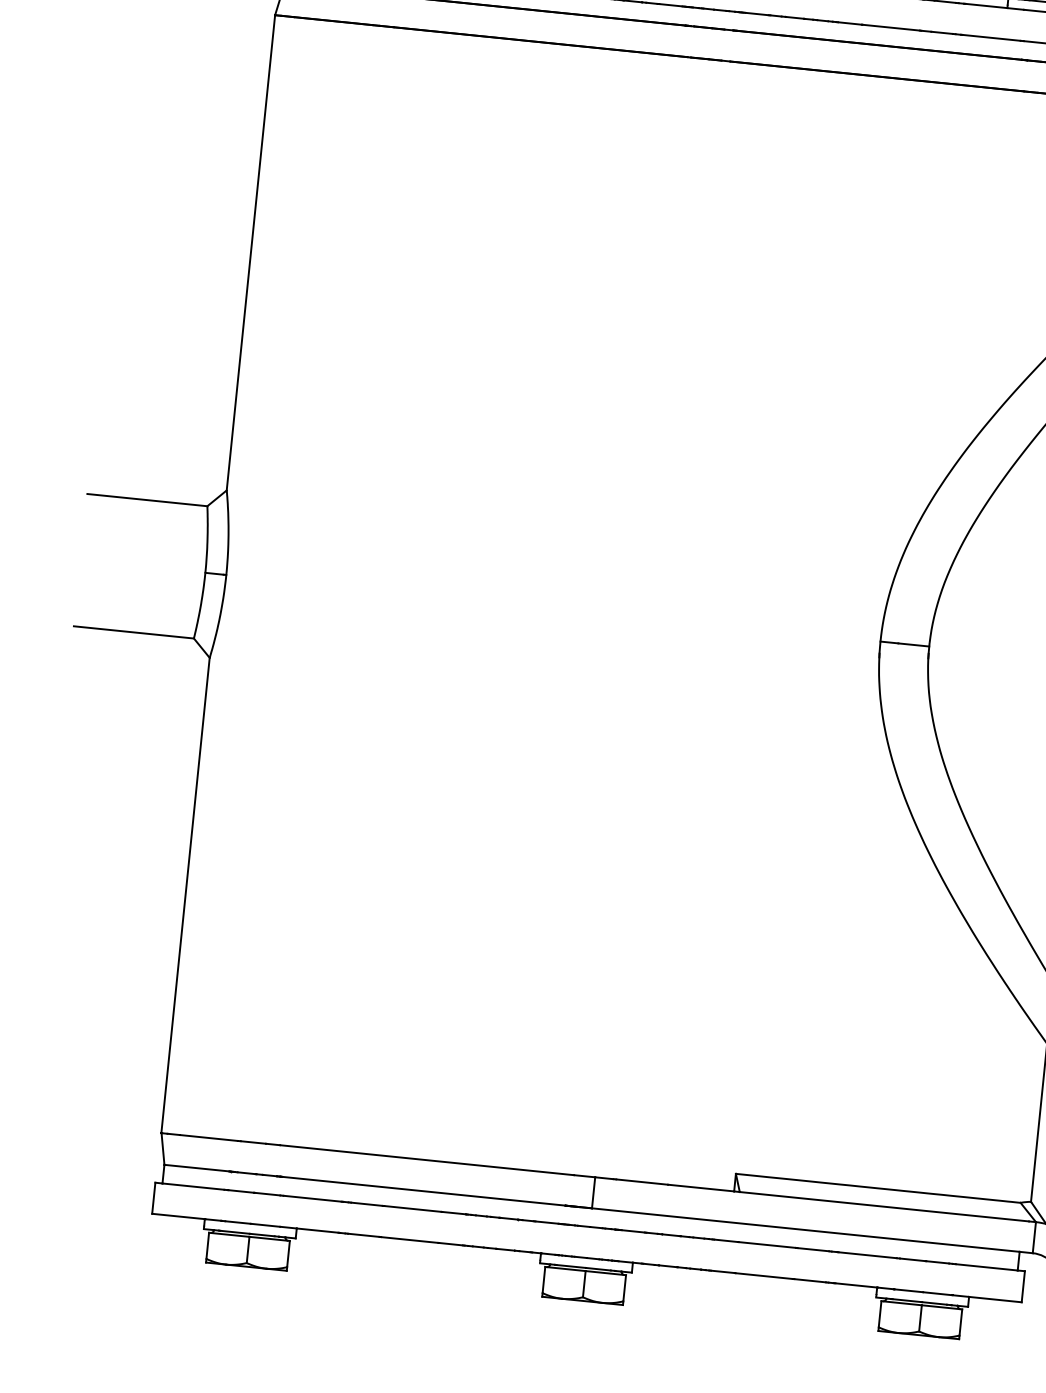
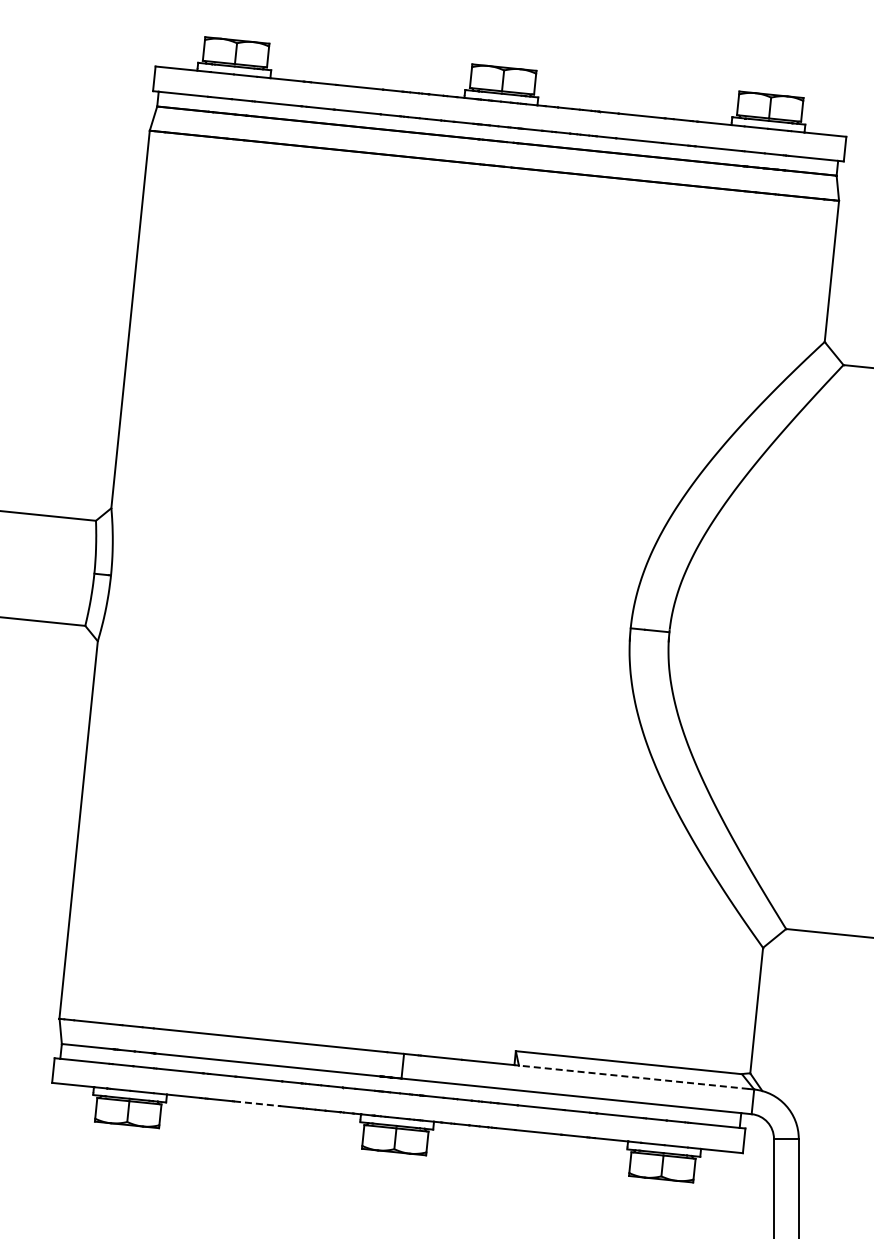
line: (884, 1207) -> (633, 1077), solid -> dashed
line: (409, 1239) -> (256, 1103), solid -> dashed

